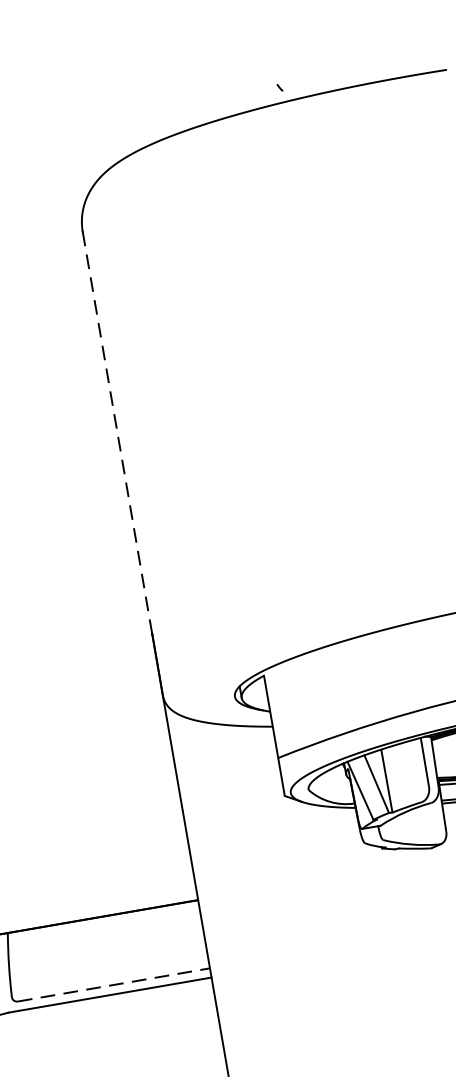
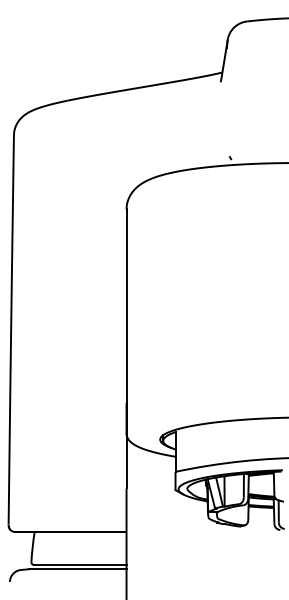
line: (117, 432) -> (126, 306), dashed -> solid
line: (114, 984) -> (80, 564), dashed -> solid

